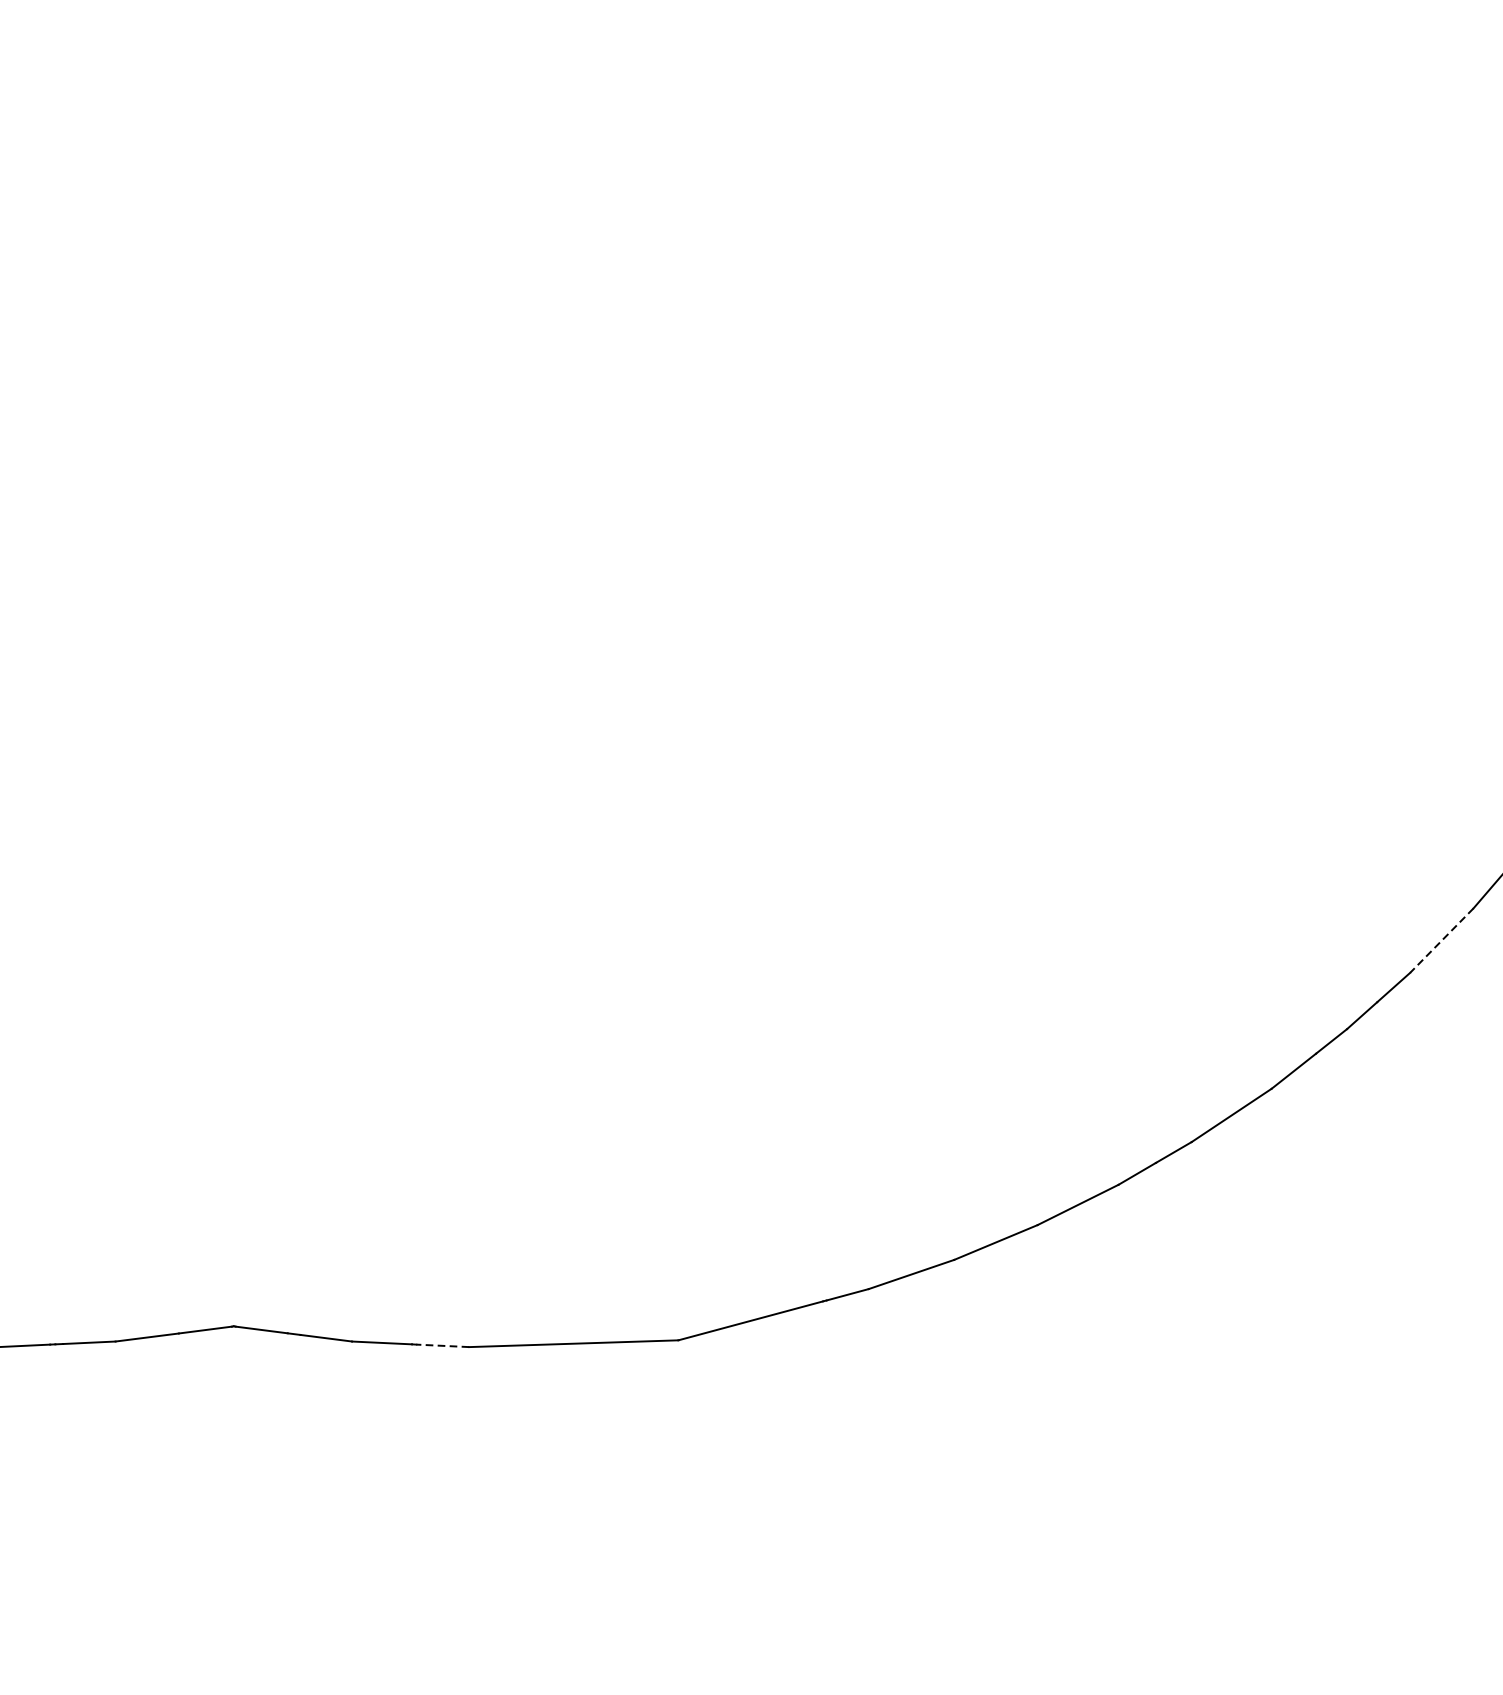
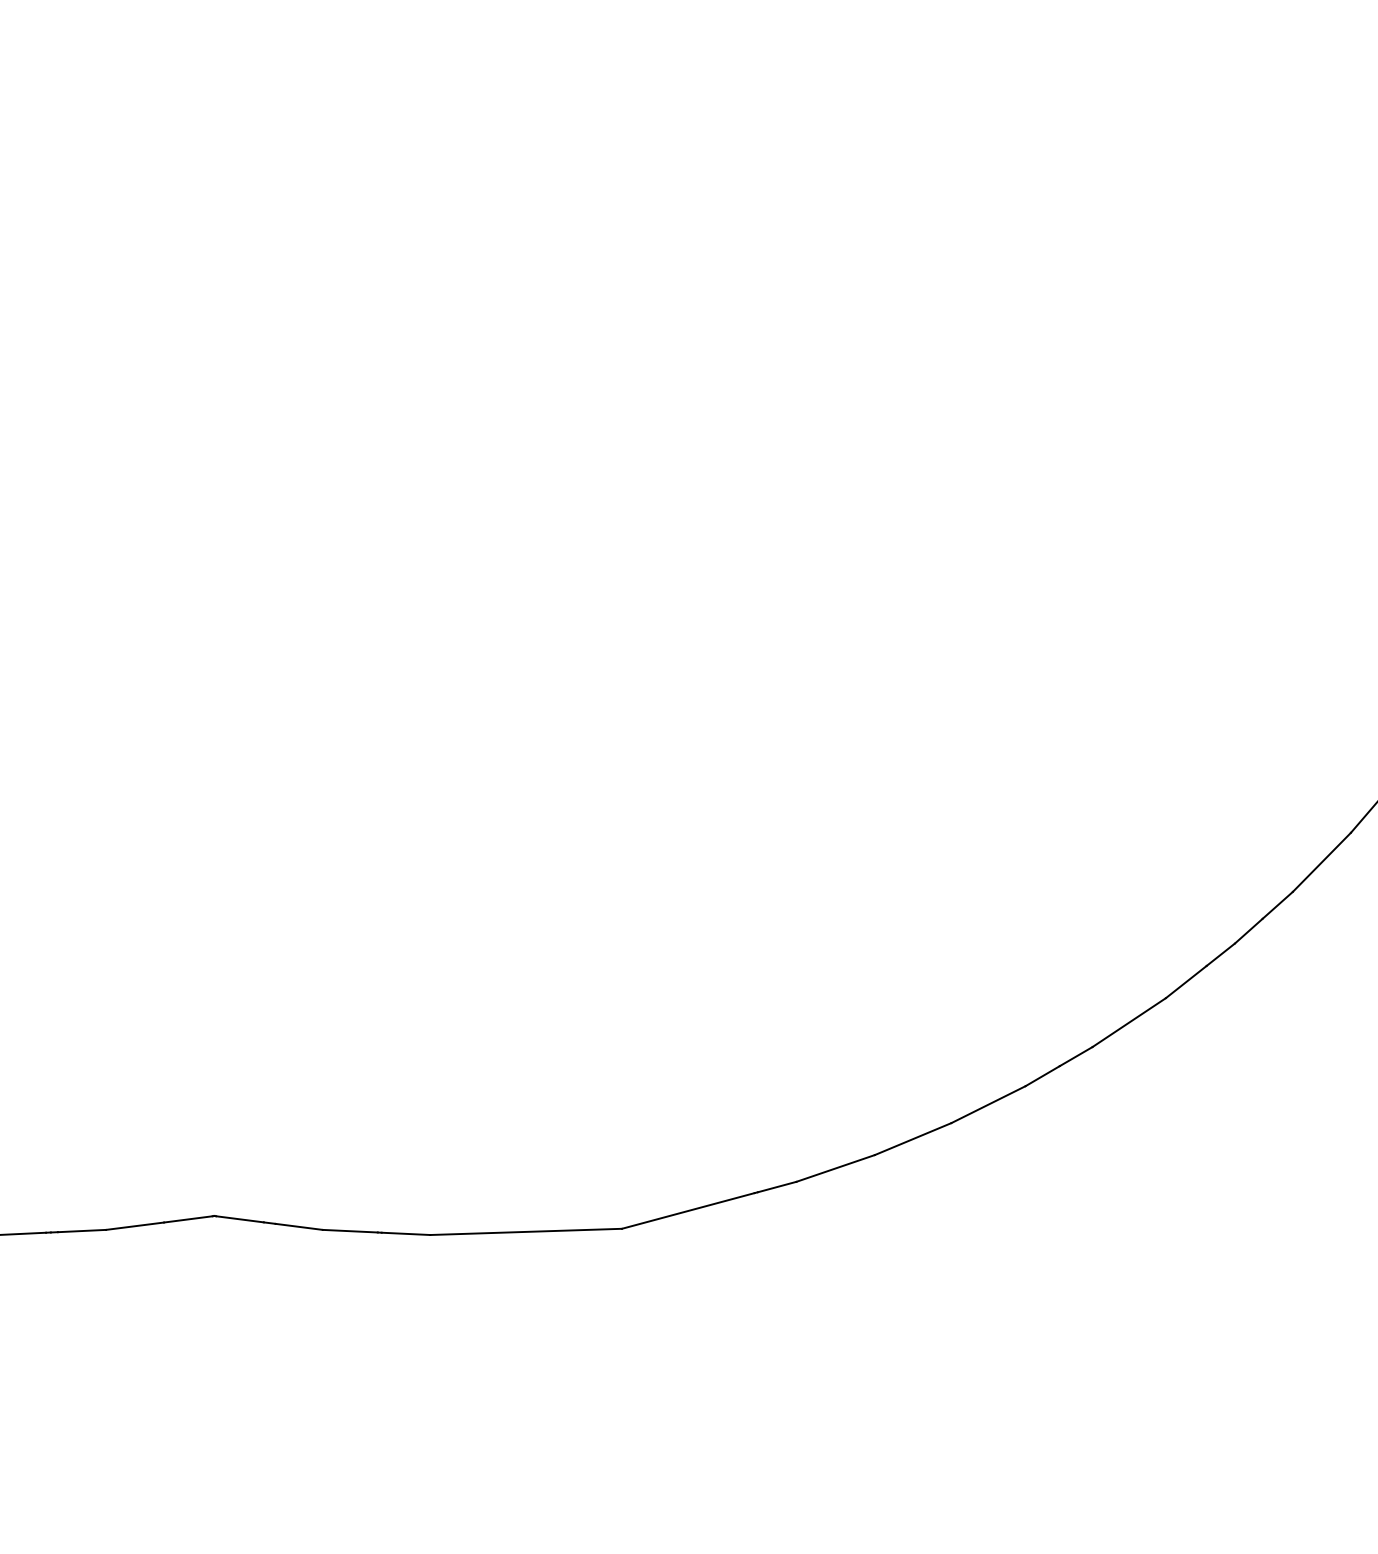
line: (1441, 940) -> (1321, 862), dashed -> solid
line: (442, 1345) -> (405, 1233), dashed -> solid

